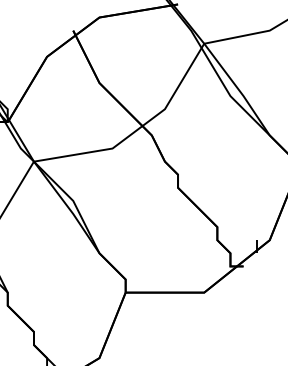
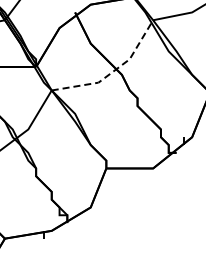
line: (137, 129) -> (113, 71), solid -> dashed

